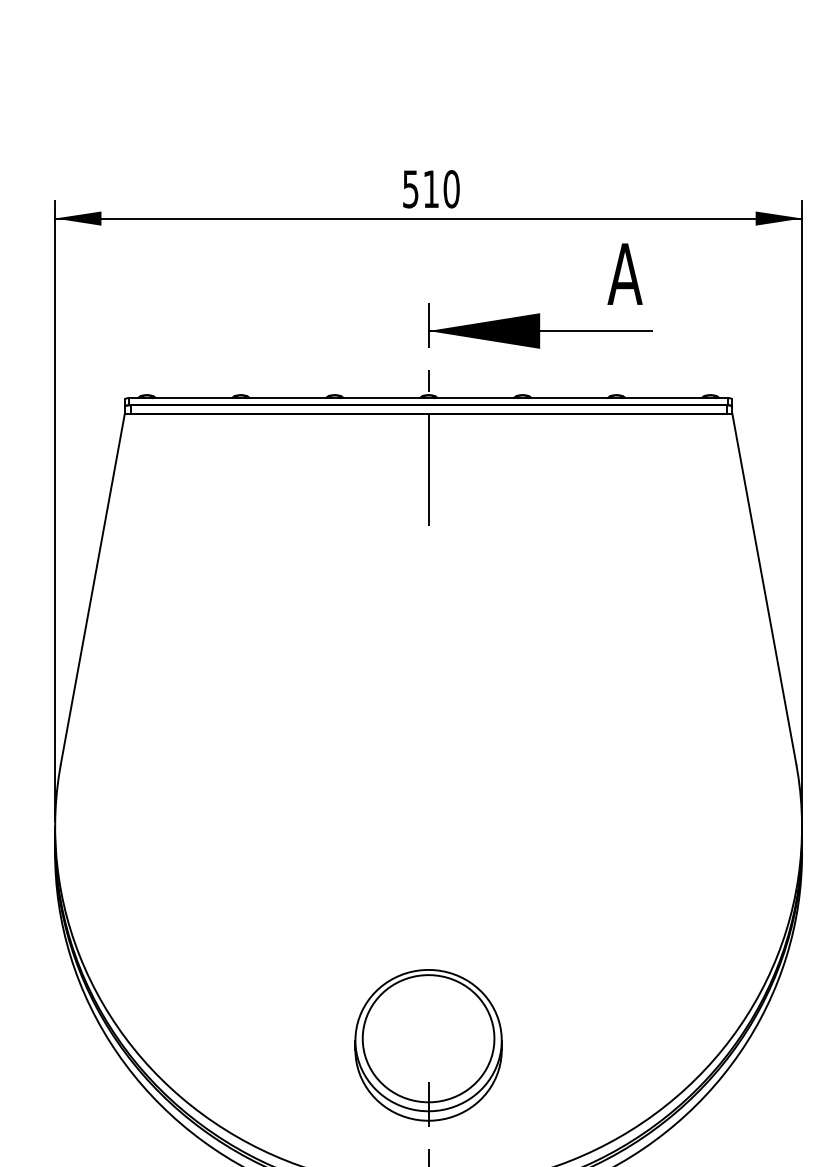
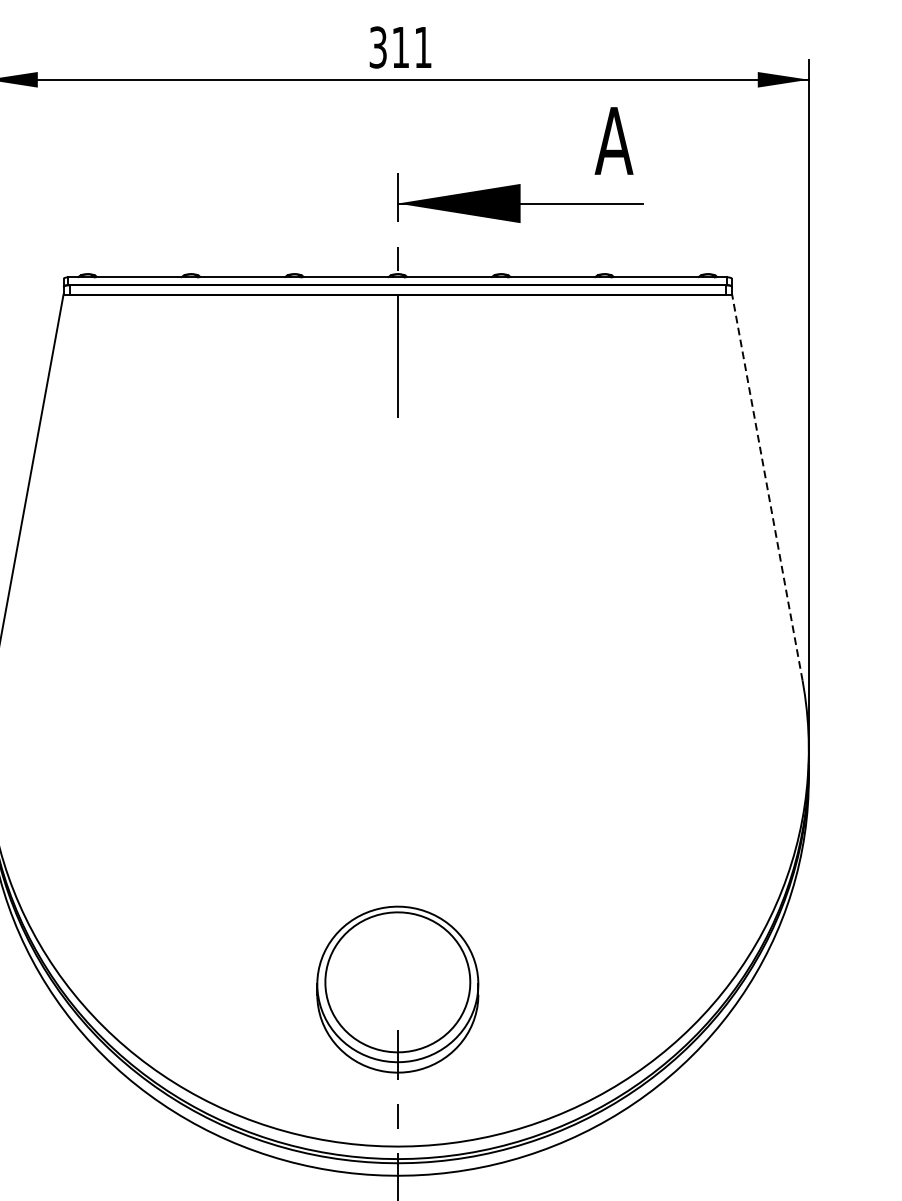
text: (431, 189) -> (401, 47), 510 -> 311
line: (764, 588) -> (767, 486), solid -> dashed

